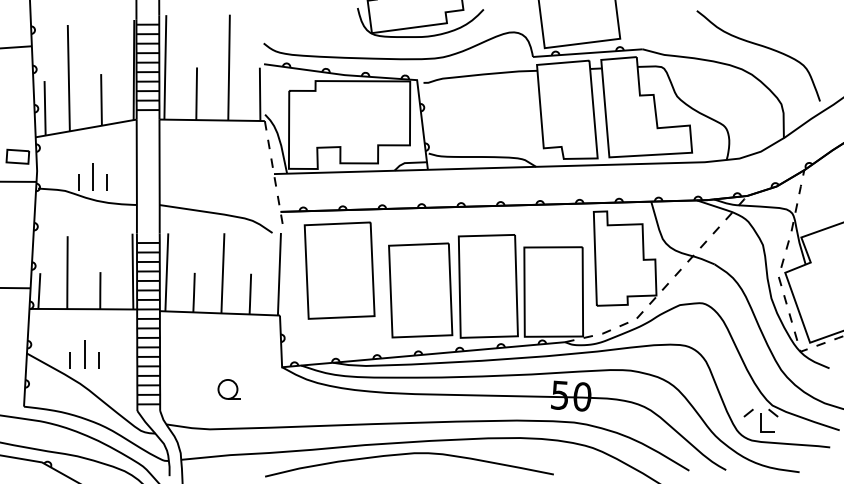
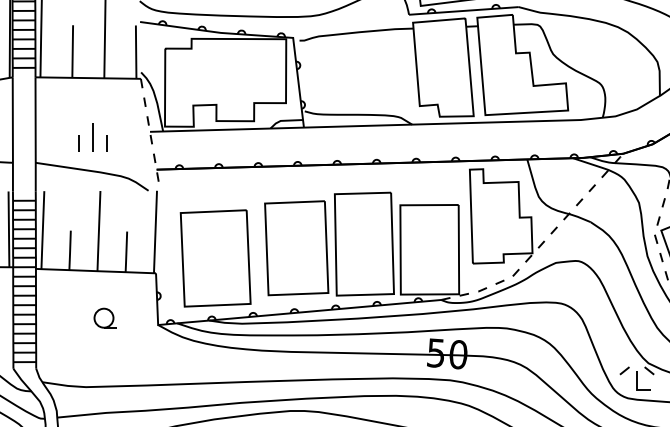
part: (216, 179) -> (92, 137), added
part: (339, 270) -> (215, 258), moved
part: (228, 389) -> (104, 318), moved

